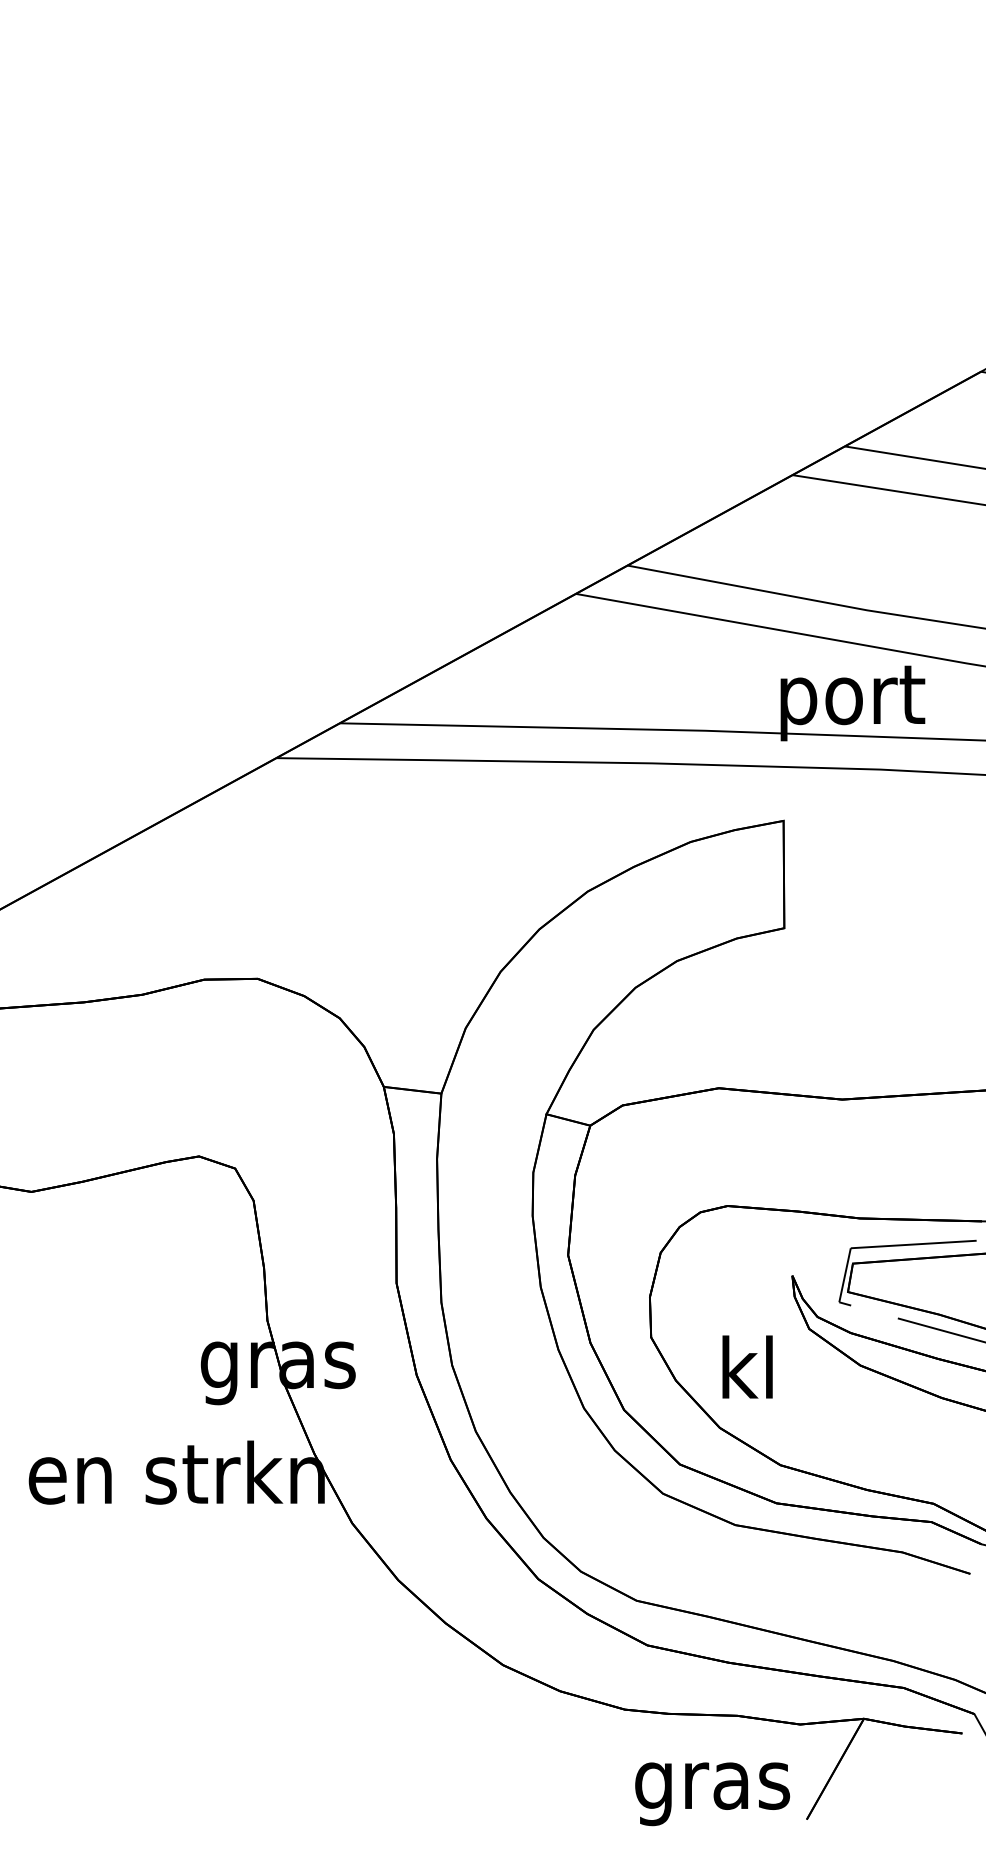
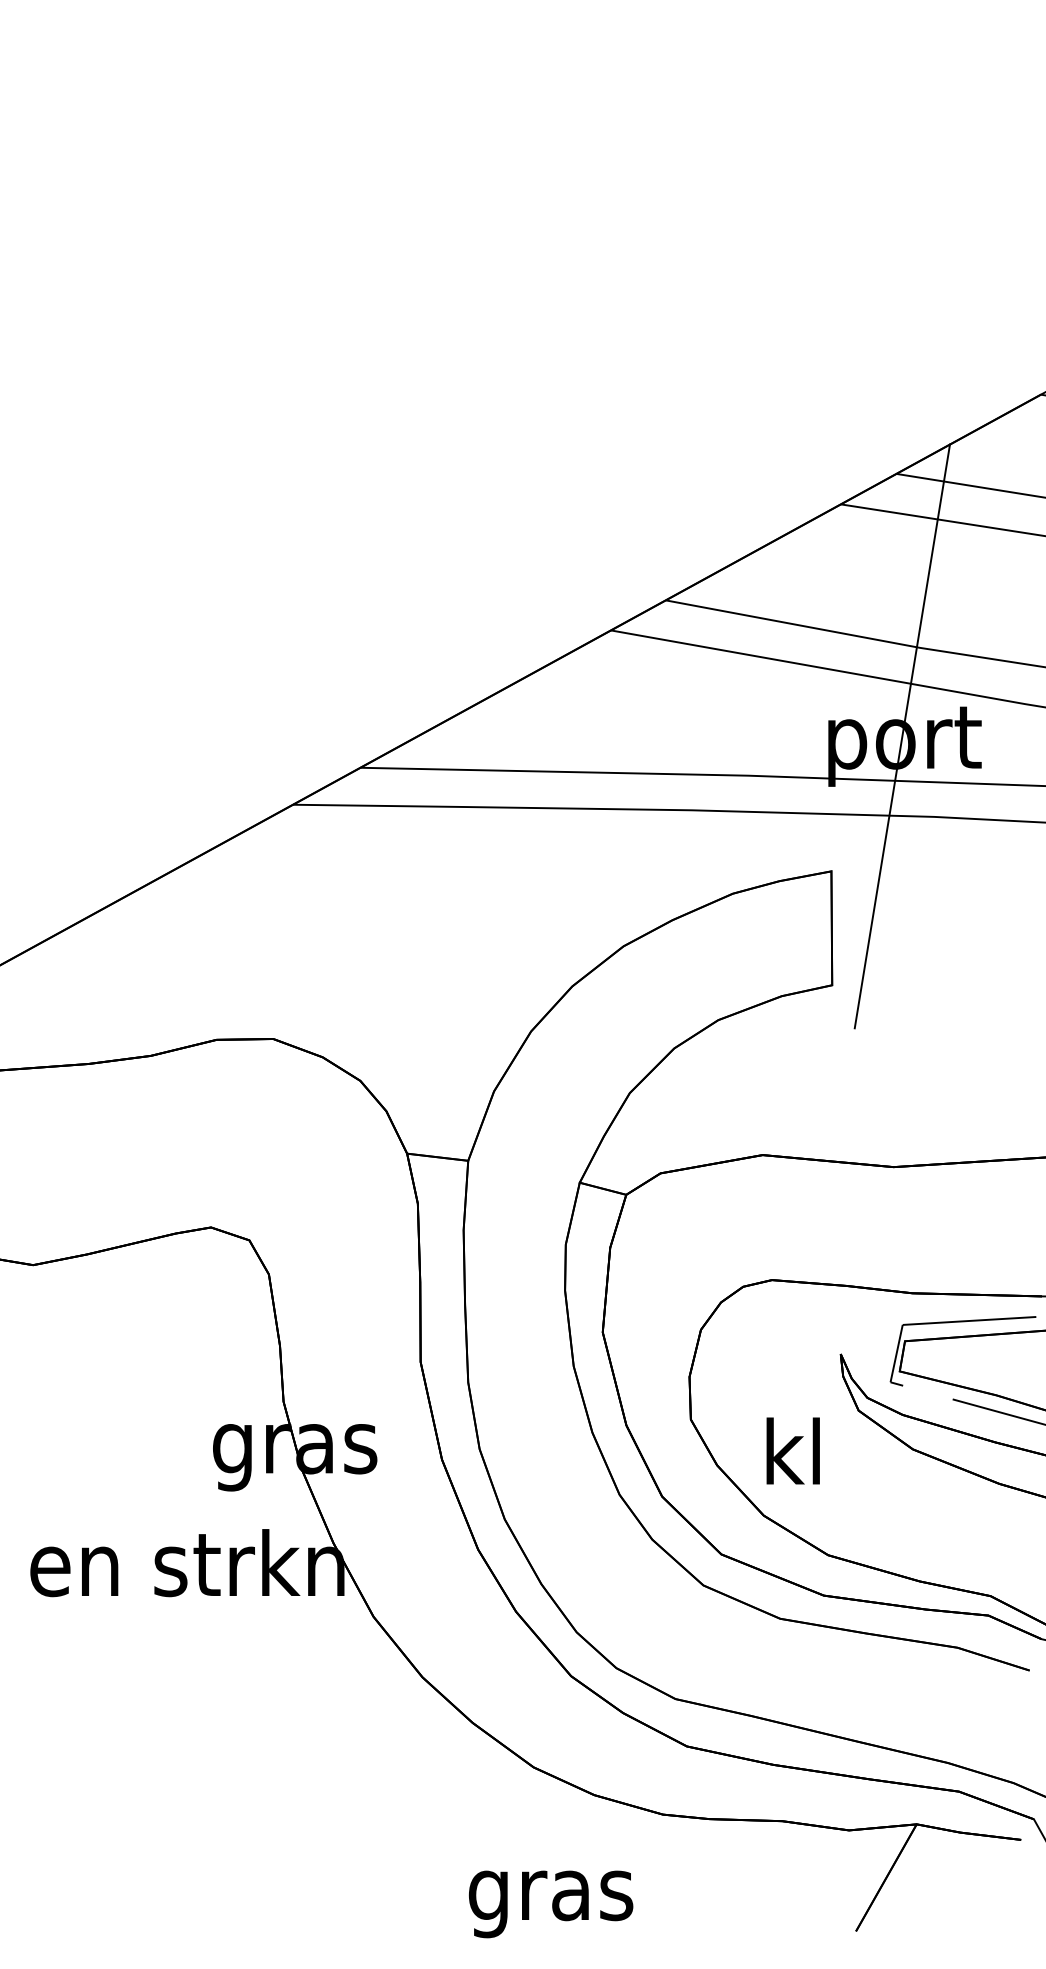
line: (850, 693) -> (902, 736), added
text: (713, 1794) -> (551, 1904), moved

